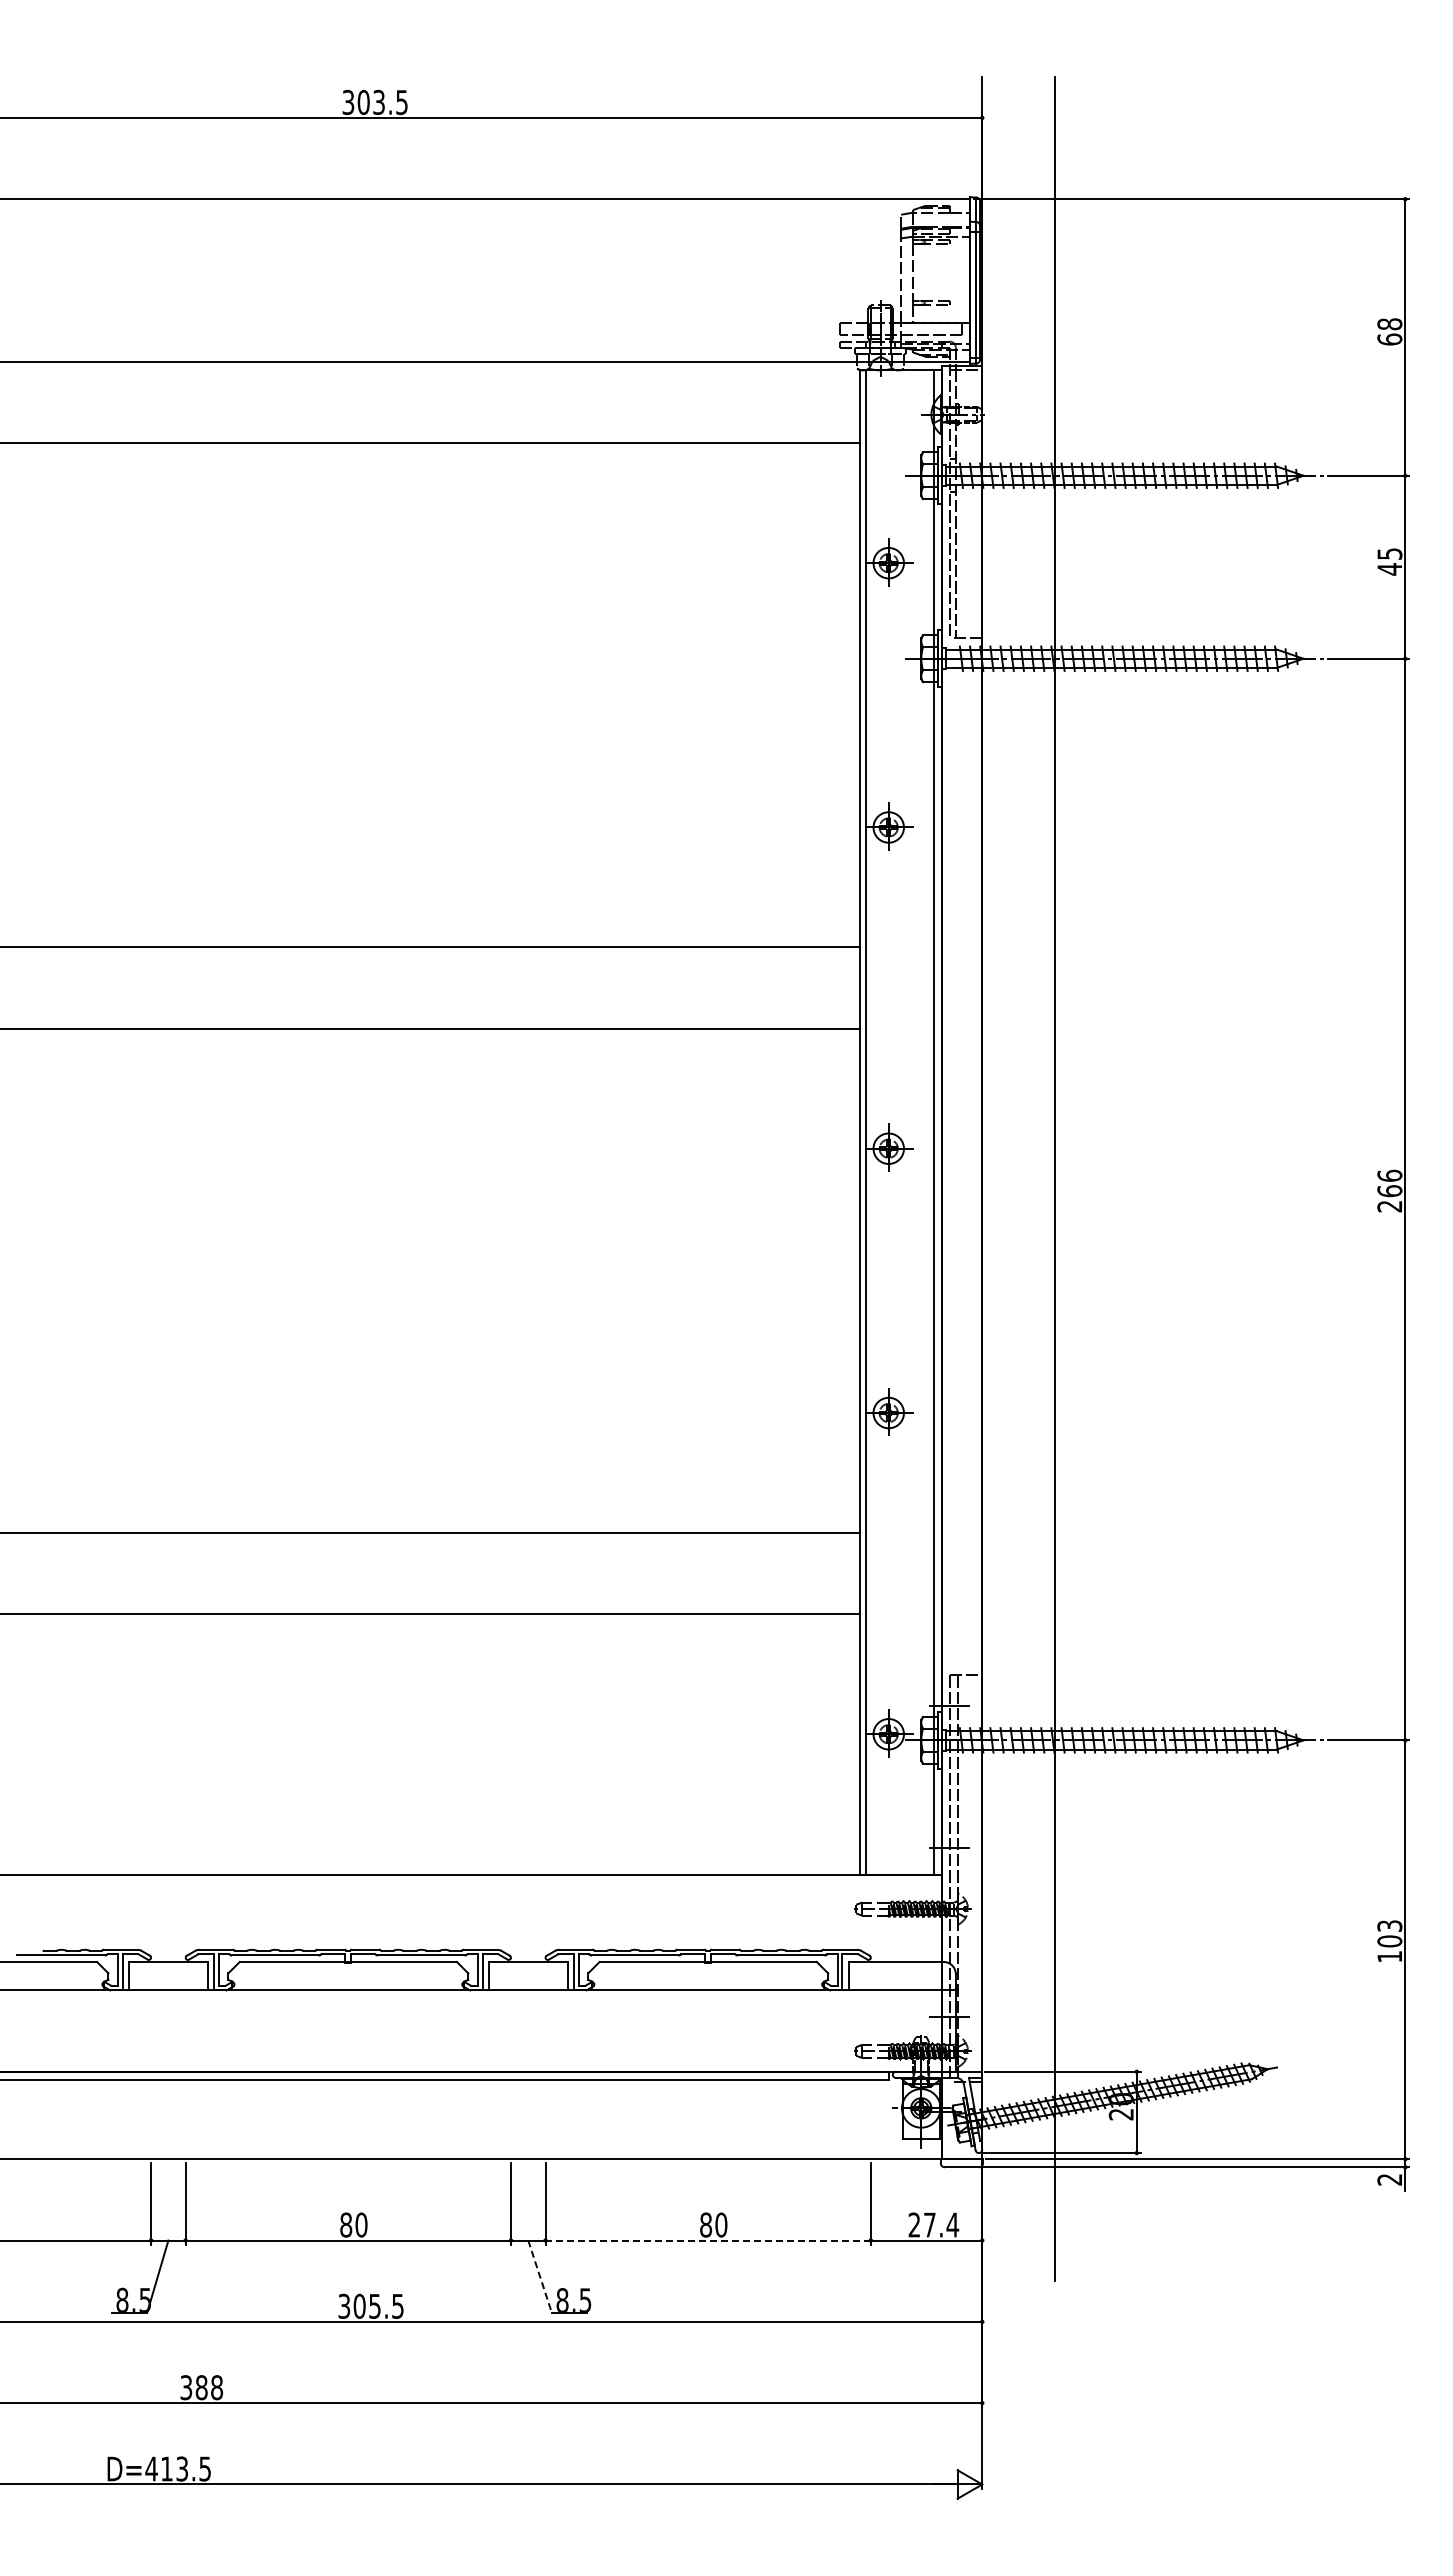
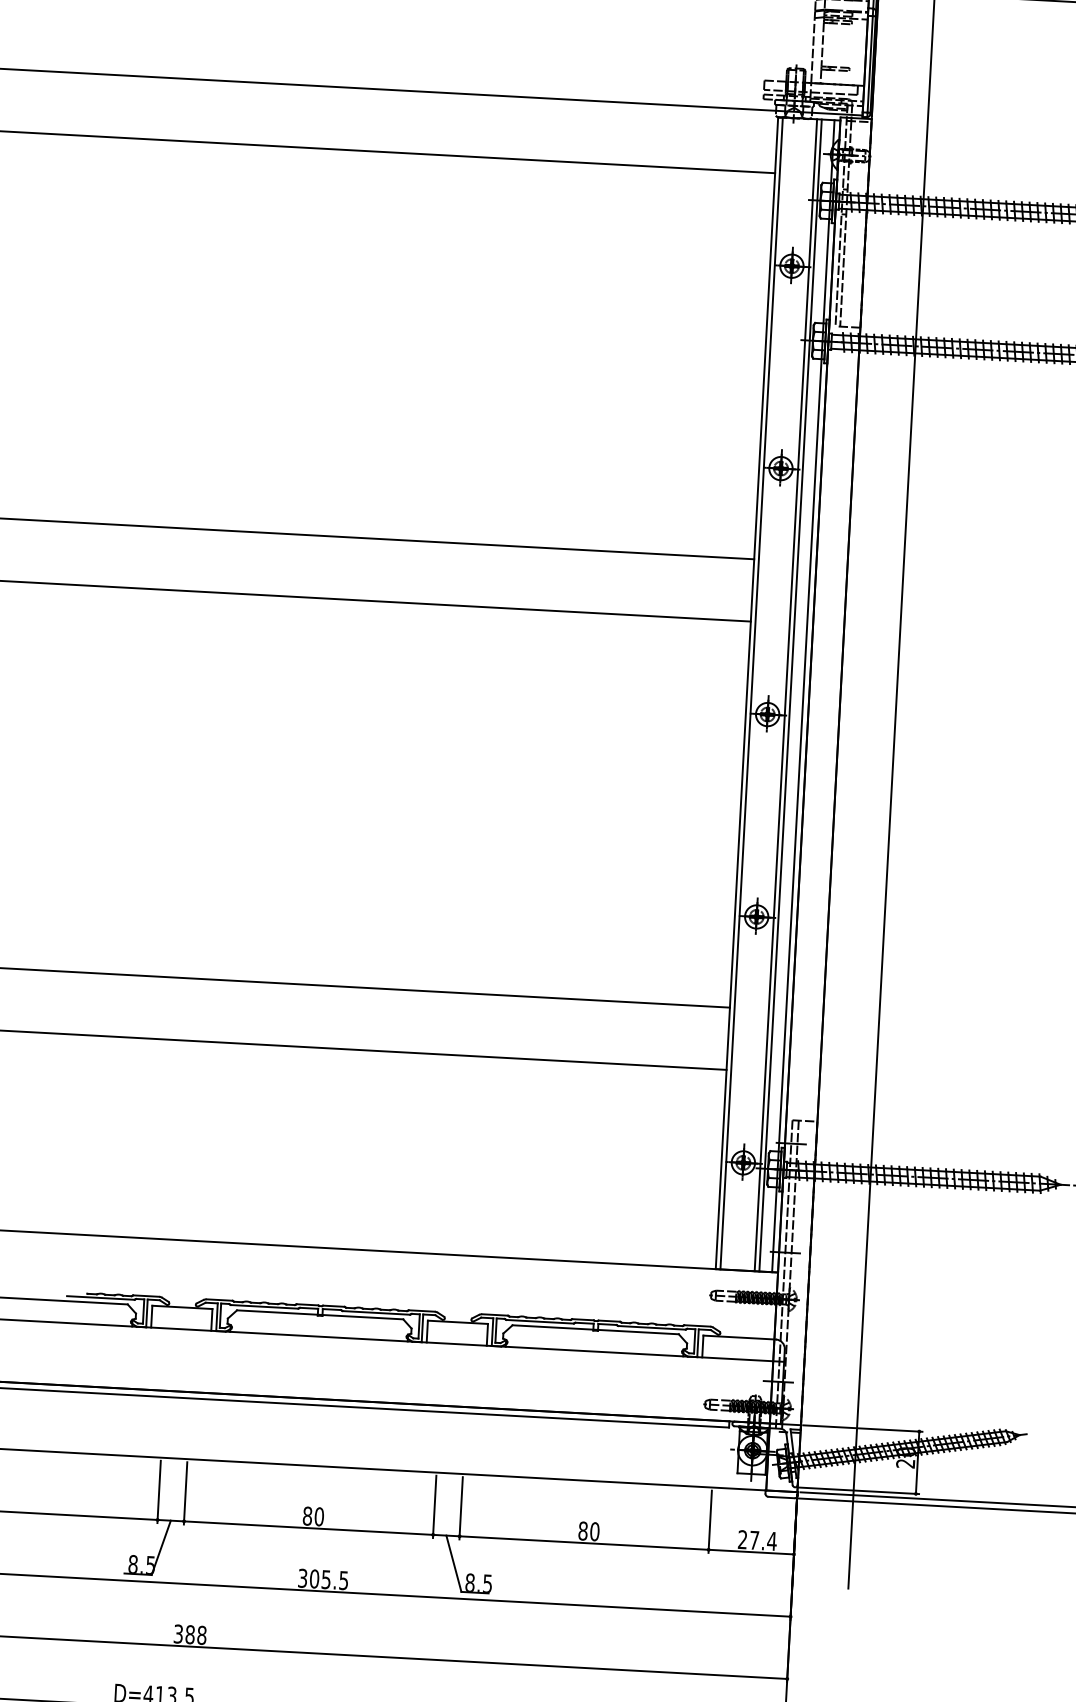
line: (911, 1122) -> (786, 695), added
line: (917, 1122) -> (790, 695), added
line: (708, 2240) -> (584, 1543), dashed -> solid
line: (540, 2277) -> (454, 1564), dashed -> solid

